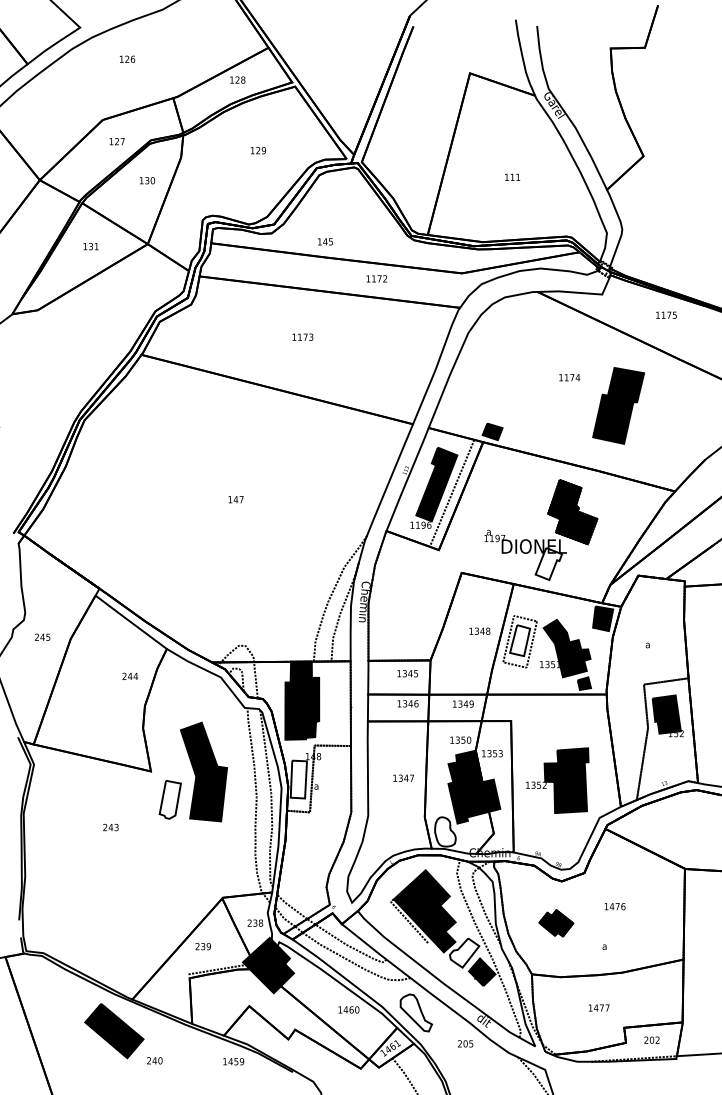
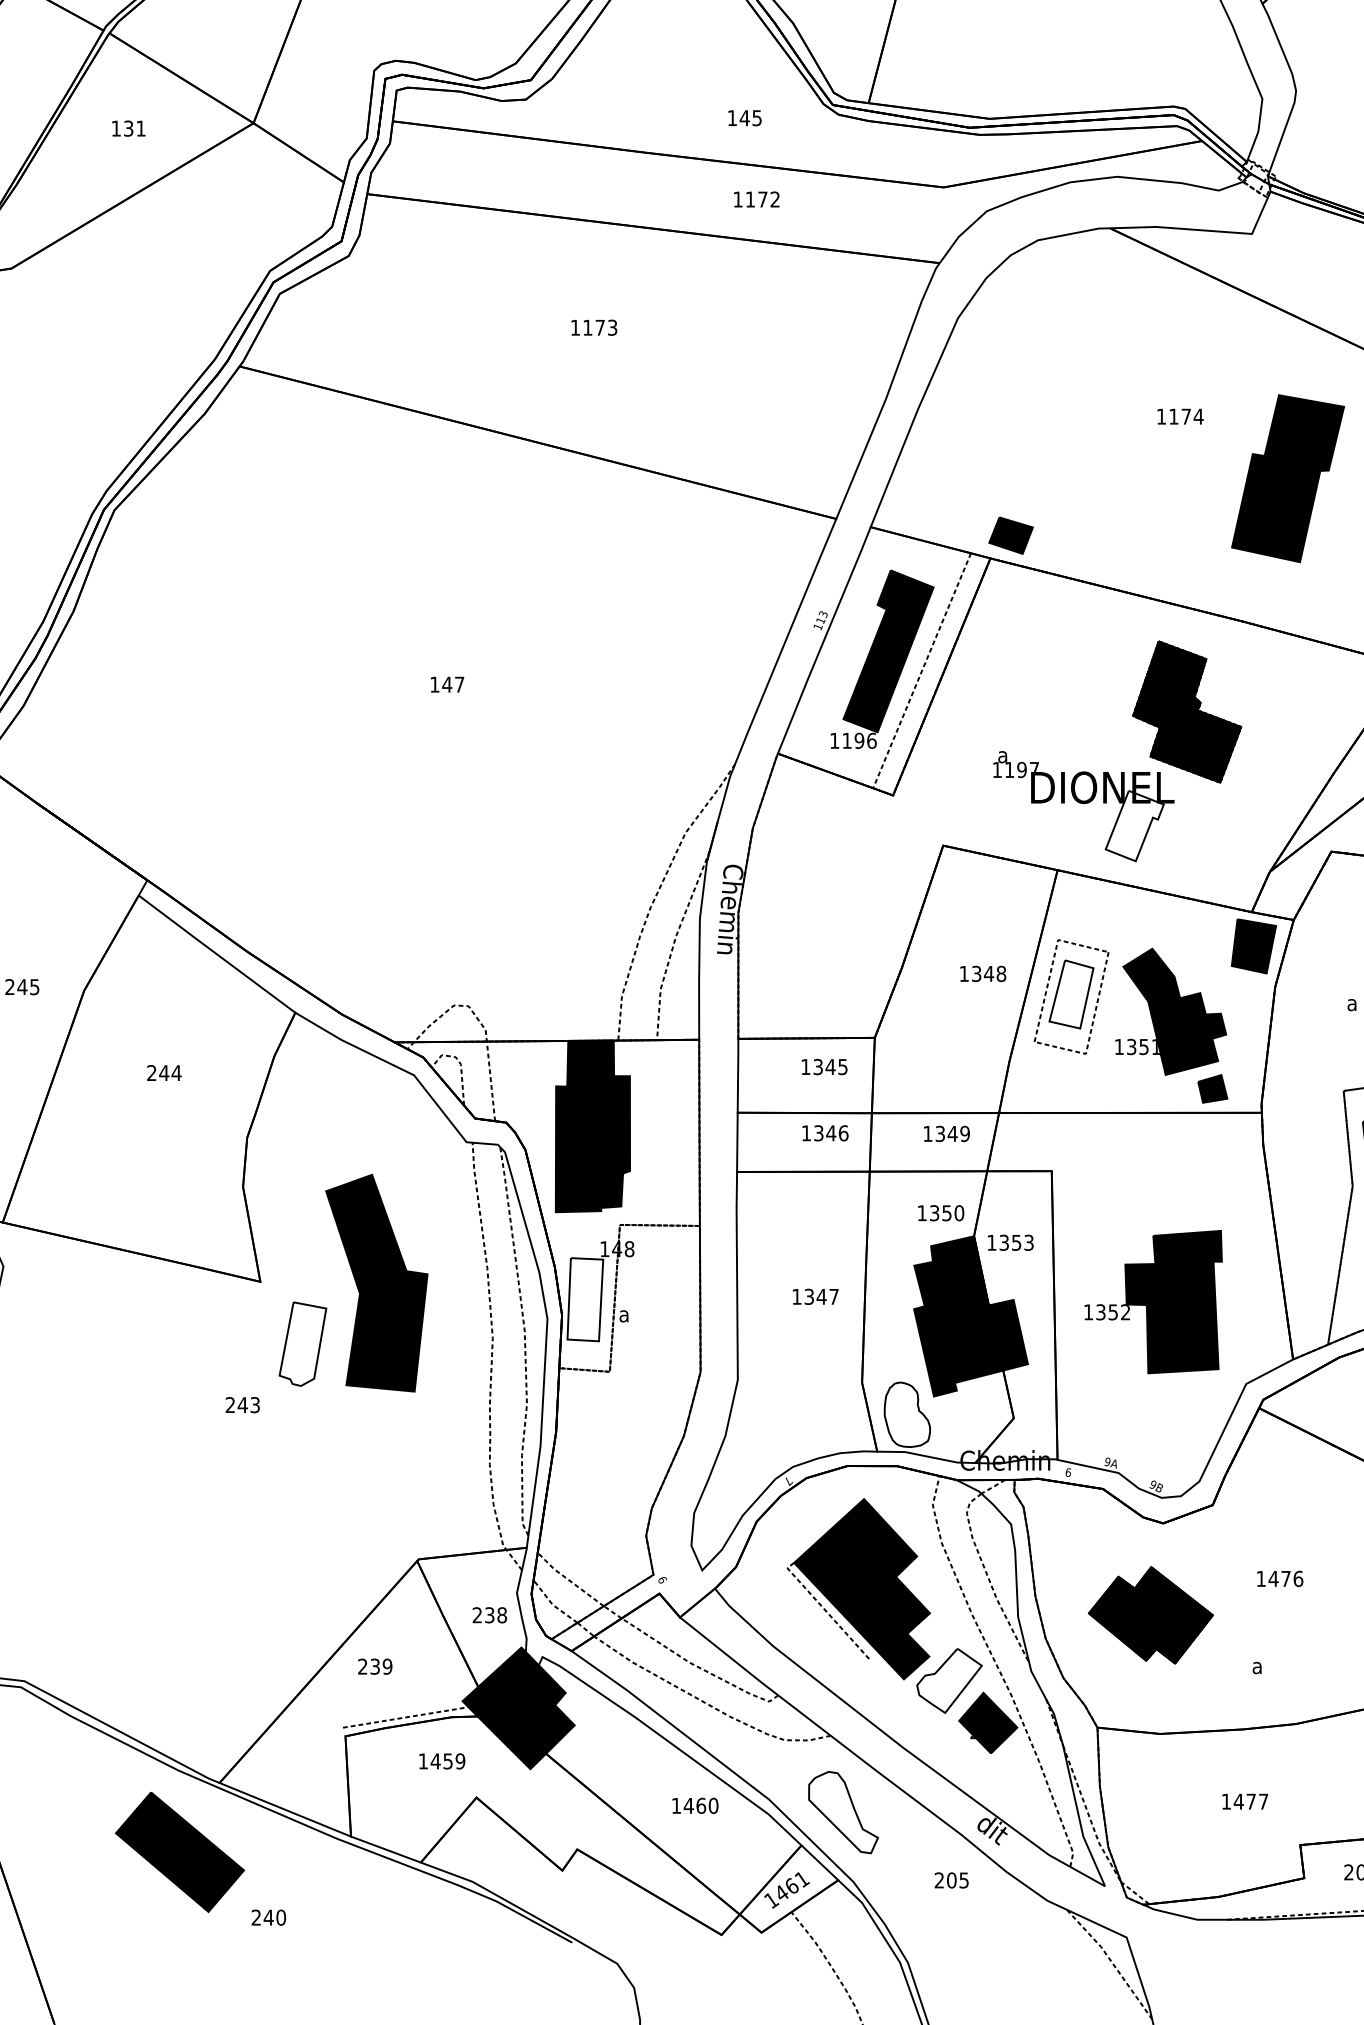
text: (325, 241) -> (744, 117), moved
text: (129, 675) -> (162, 1071), moved
text: (110, 827) -> (241, 1405), moved
part: (556, 923) -> (1151, 1615), size x1.67
text: (233, 1061) -> (441, 1760), moved

